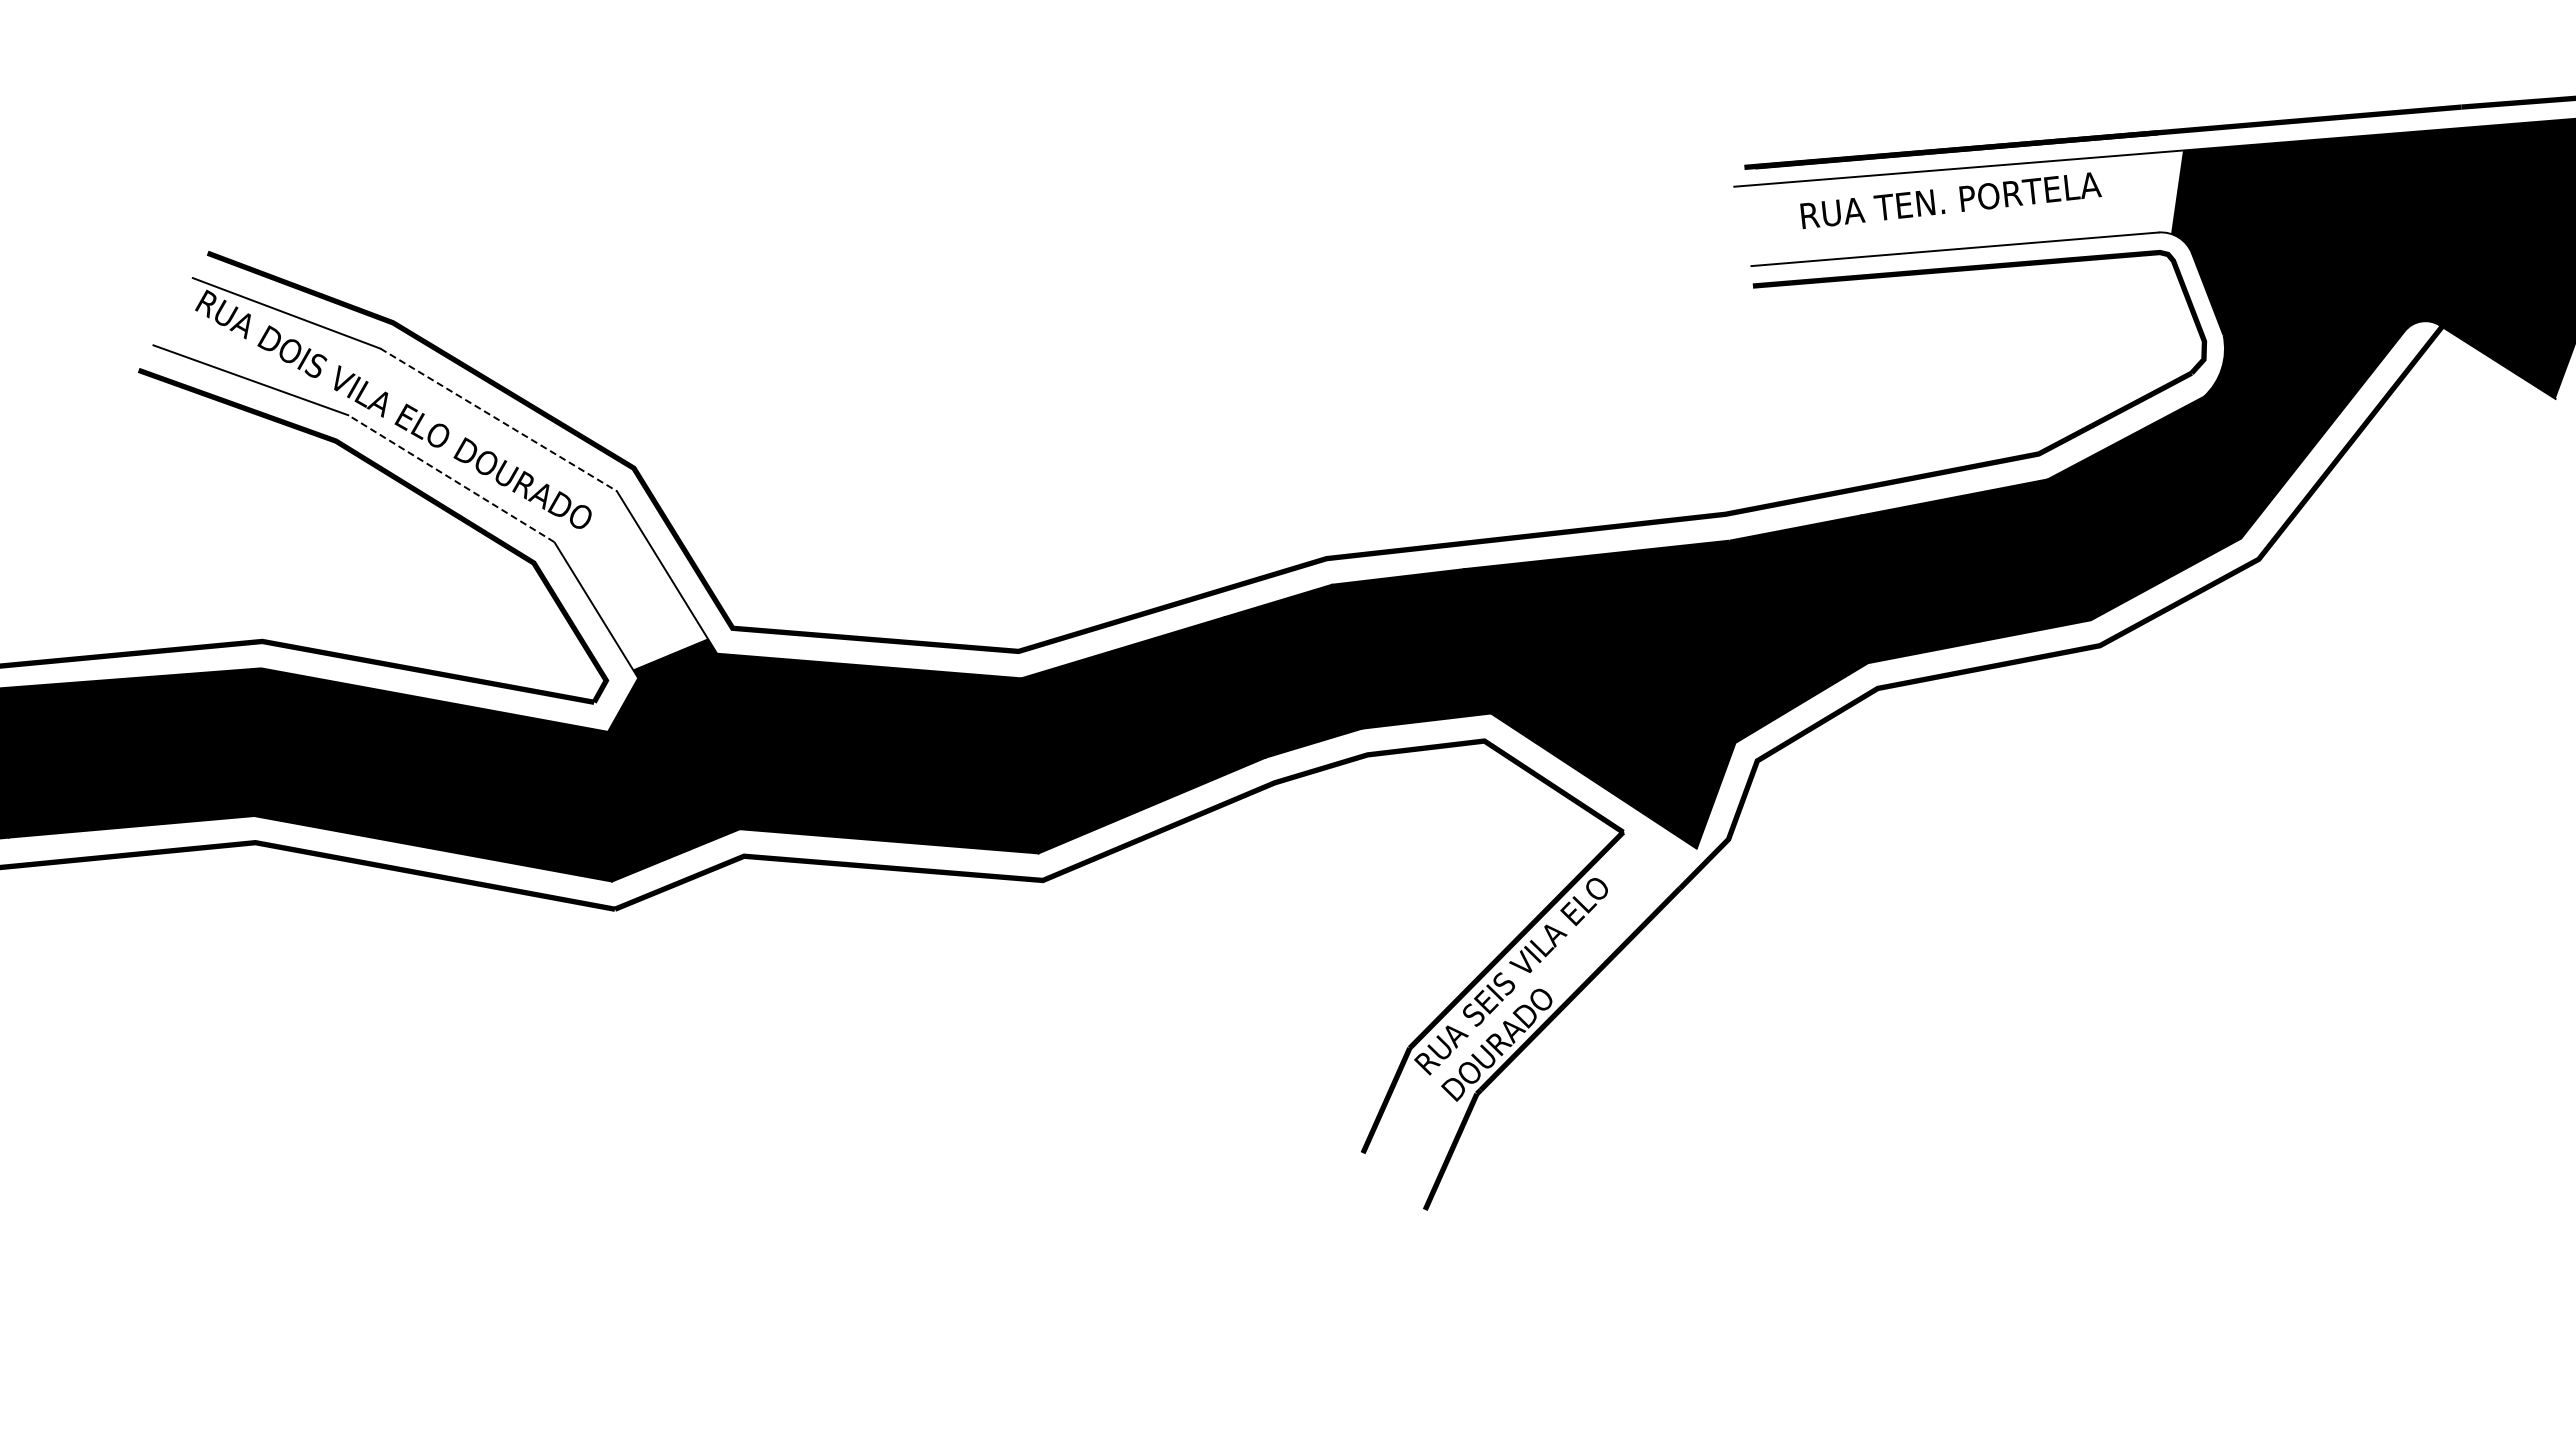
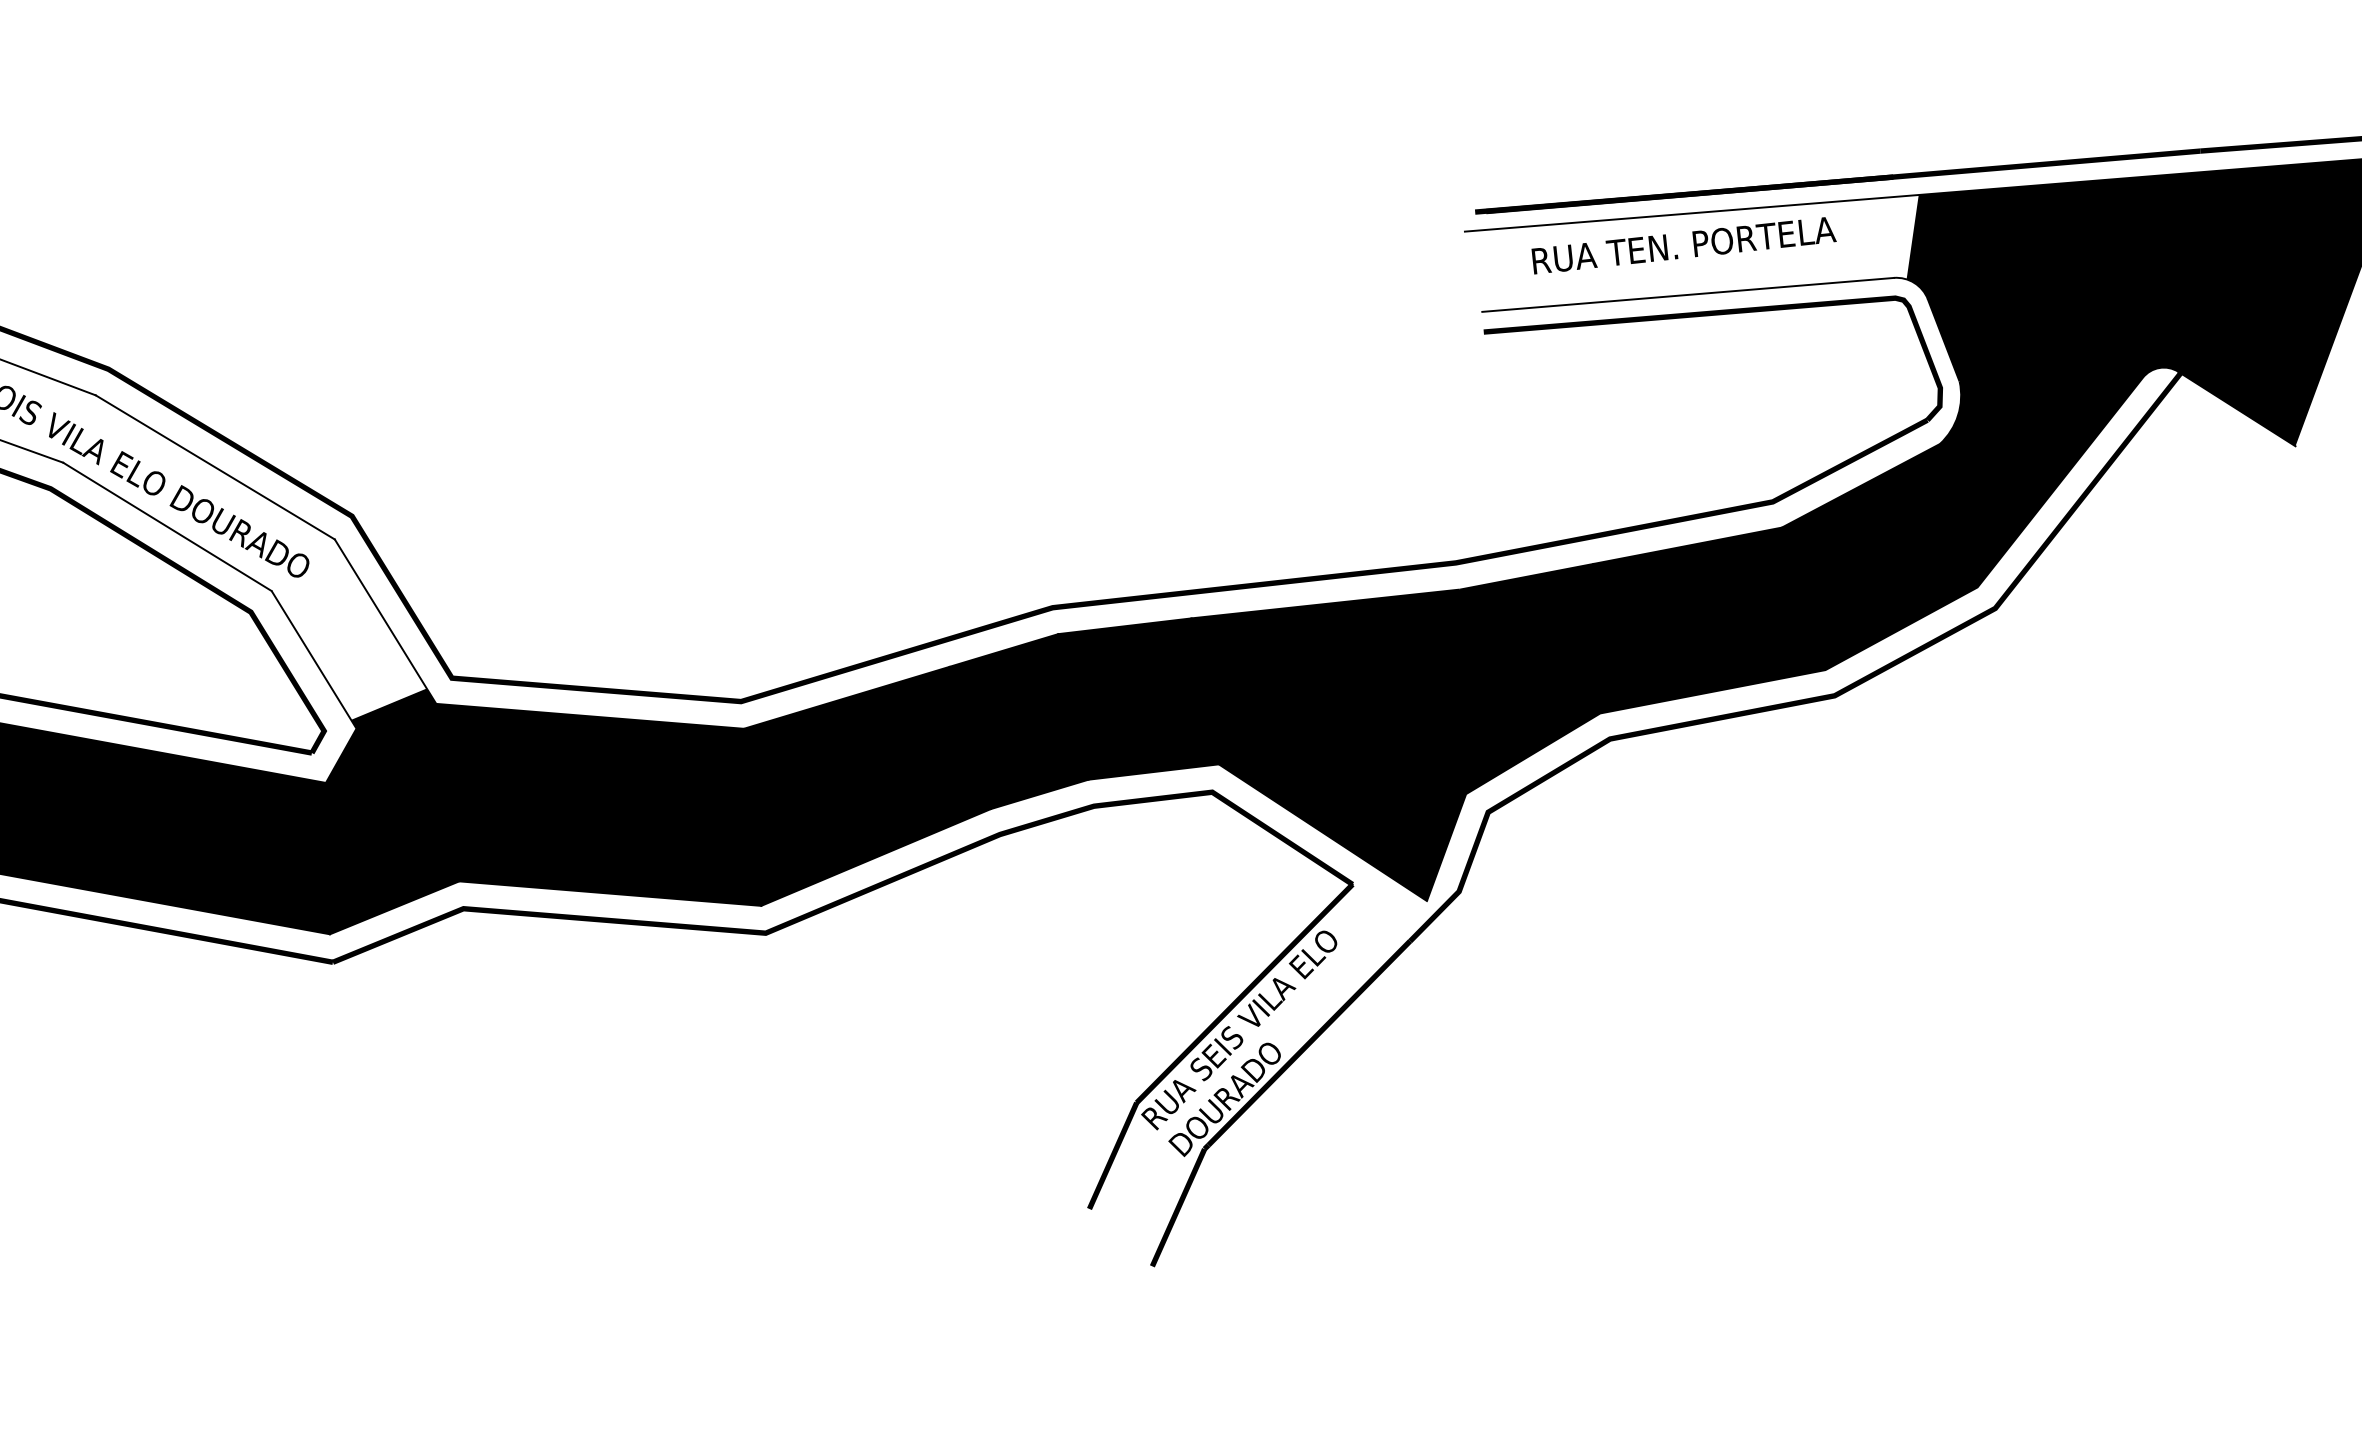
line: (498, 419) -> (215, 467), dashed -> solid
line: (450, 478) -> (166, 526), dashed -> solid

